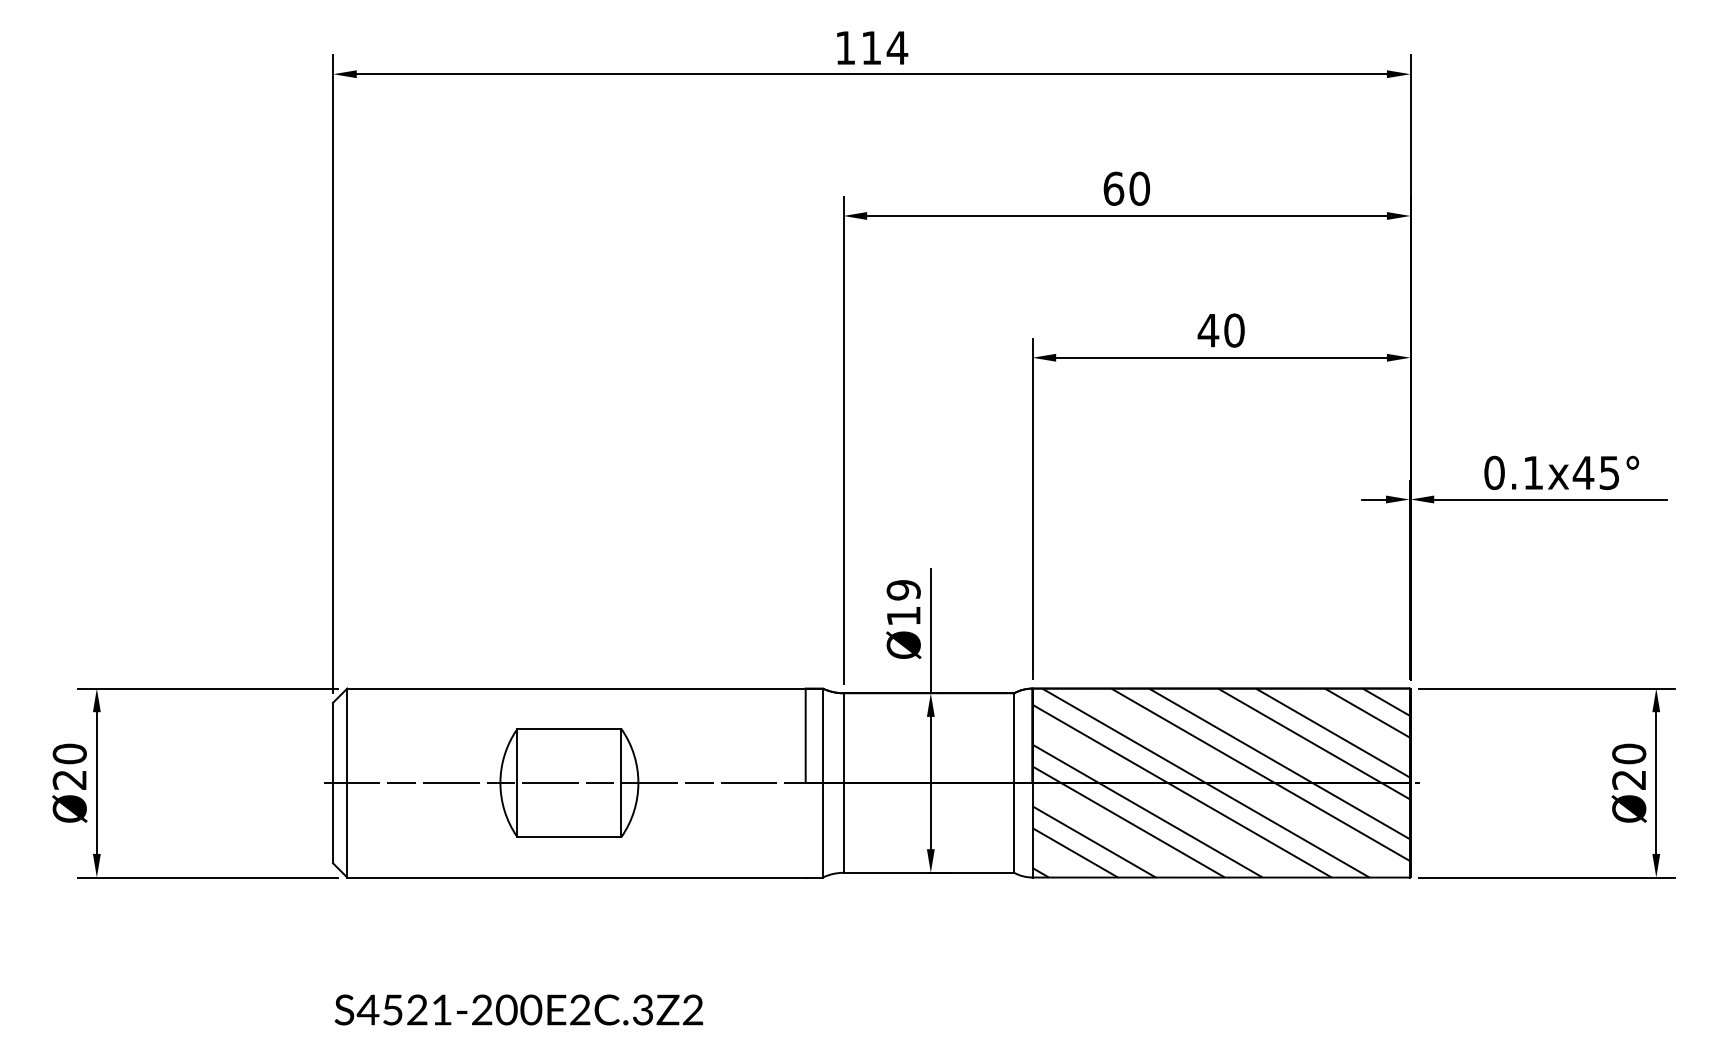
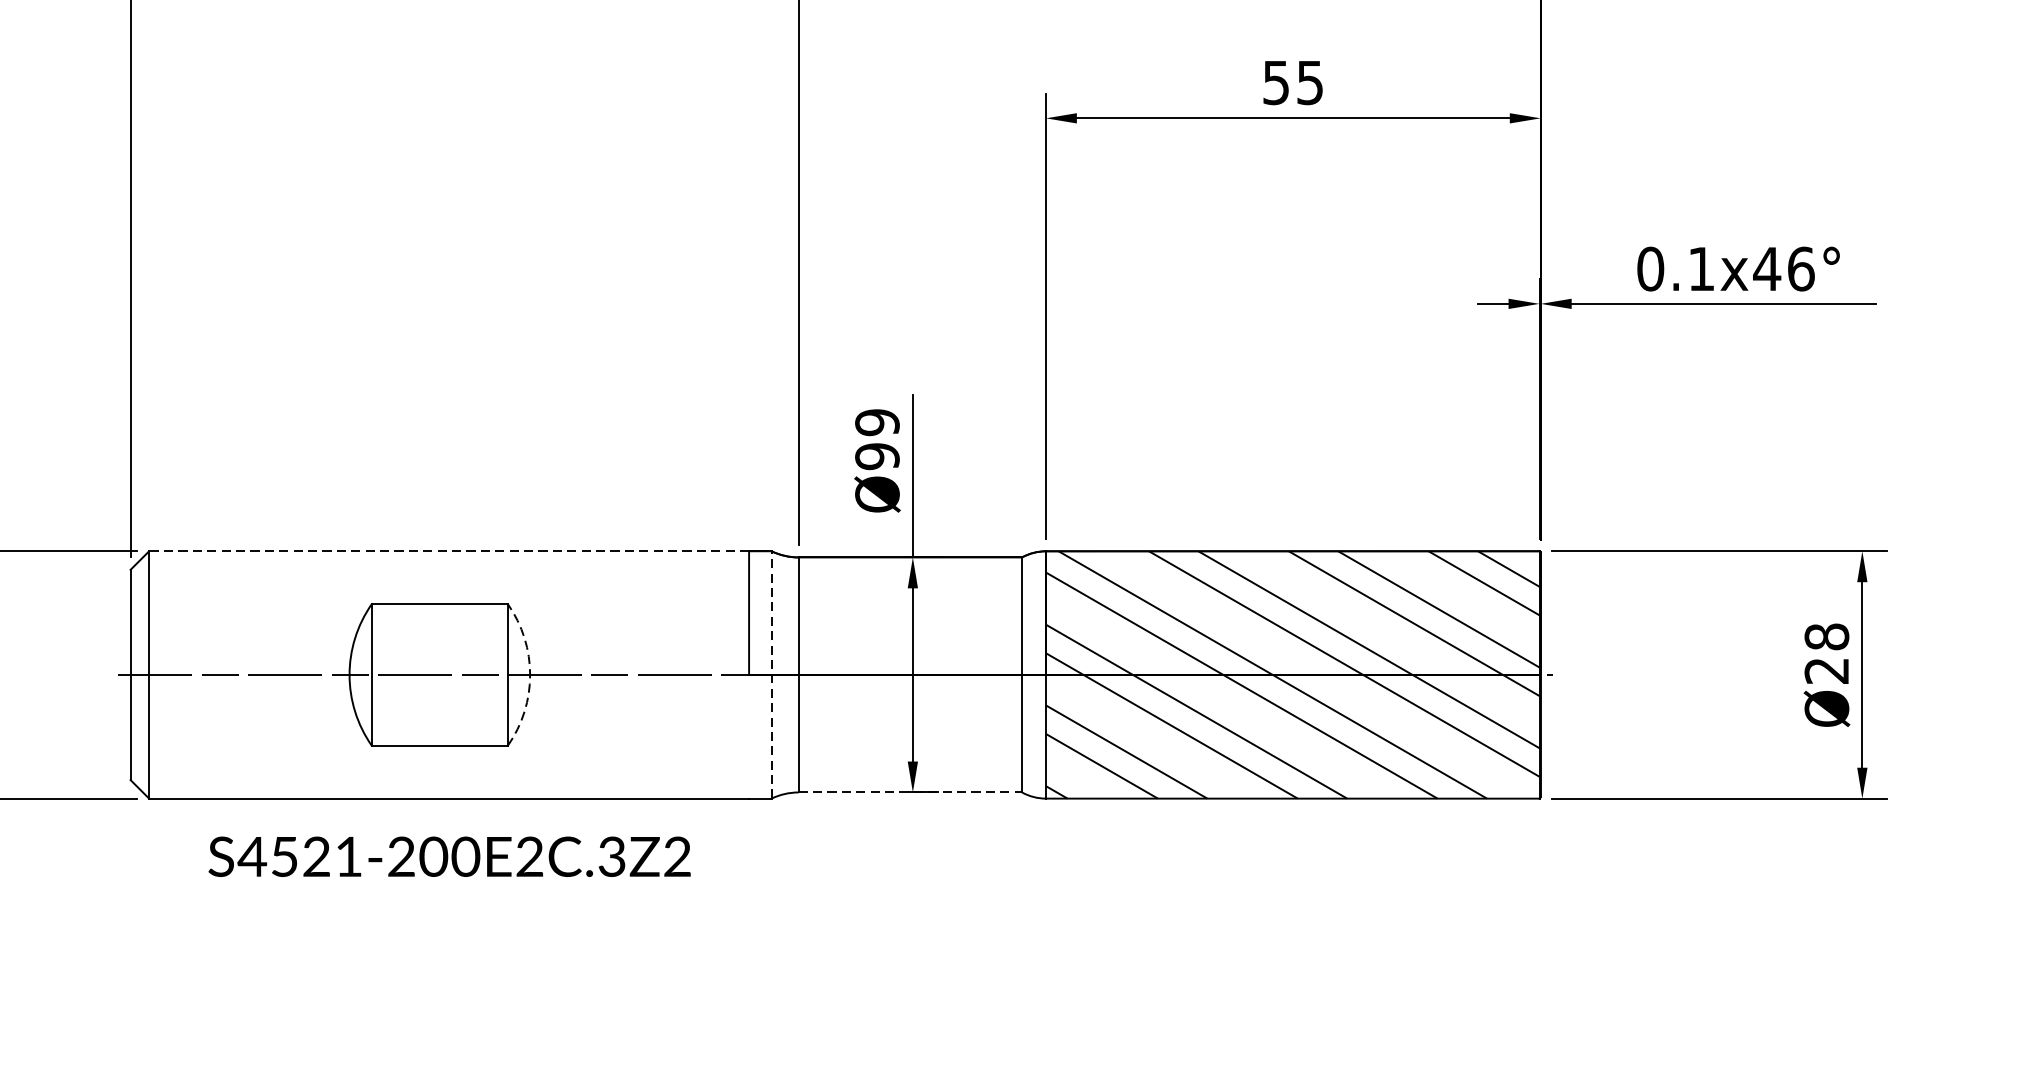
text: (1220, 330) -> (1291, 82), 40 -> 55
text: (1609, 472) -> (1801, 268), 0.1x45° -> 0.1x46°
text: (903, 616) -> (877, 456), Ø19 -> Ø99
line: (576, 688) -> (449, 551), solid -> dashed
text: (1629, 753) -> (1827, 636), Ø20 -> Ø28
arc: (638, 783) -> (530, 675), solid -> dashed
line: (822, 783) -> (771, 675), solid -> dashed
line: (929, 872) -> (911, 792), solid -> dashed
text: (518, 1009) -> (449, 856), moved

